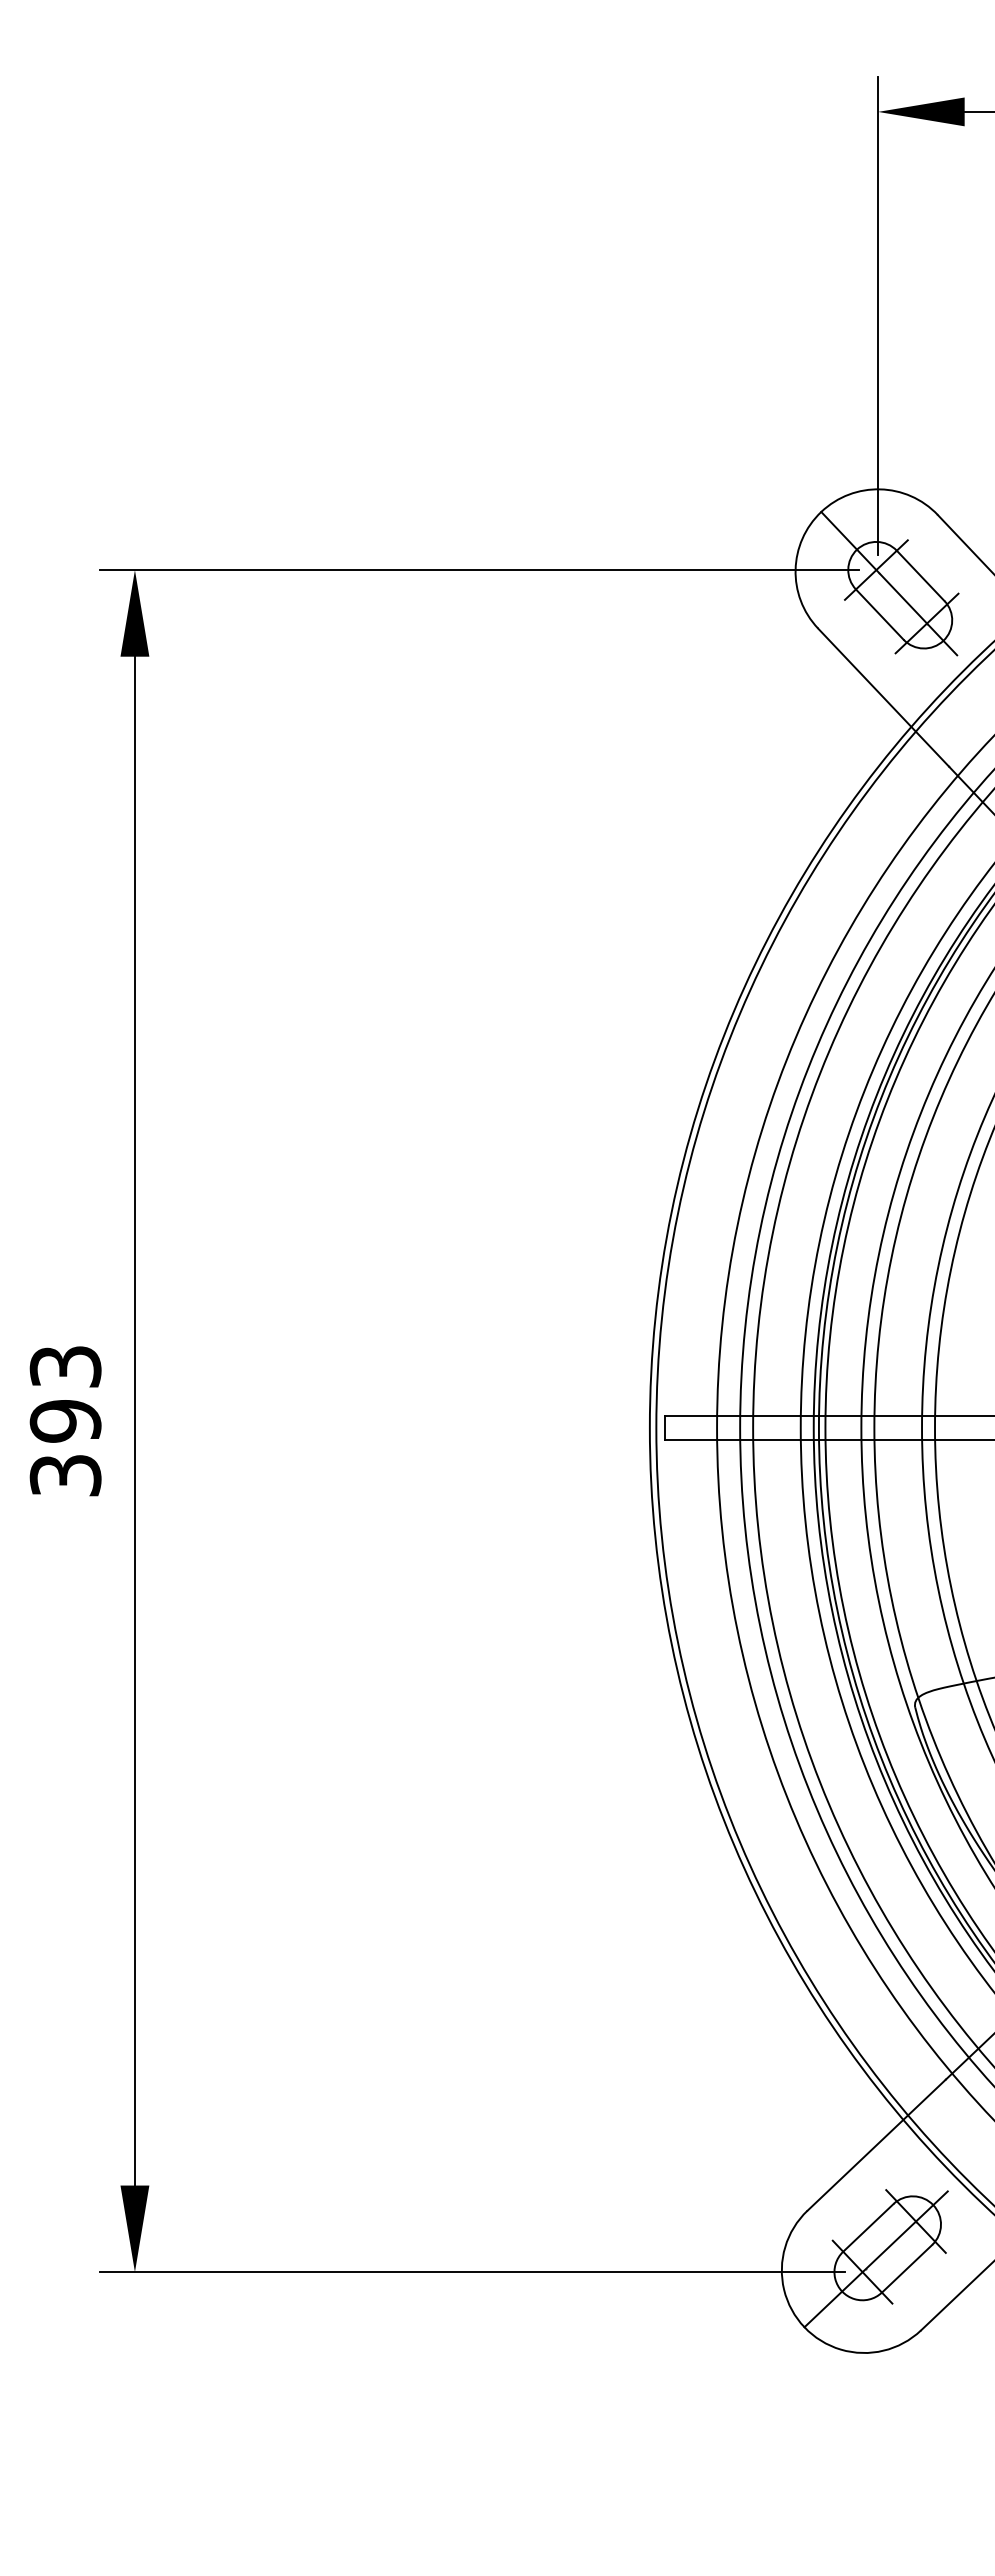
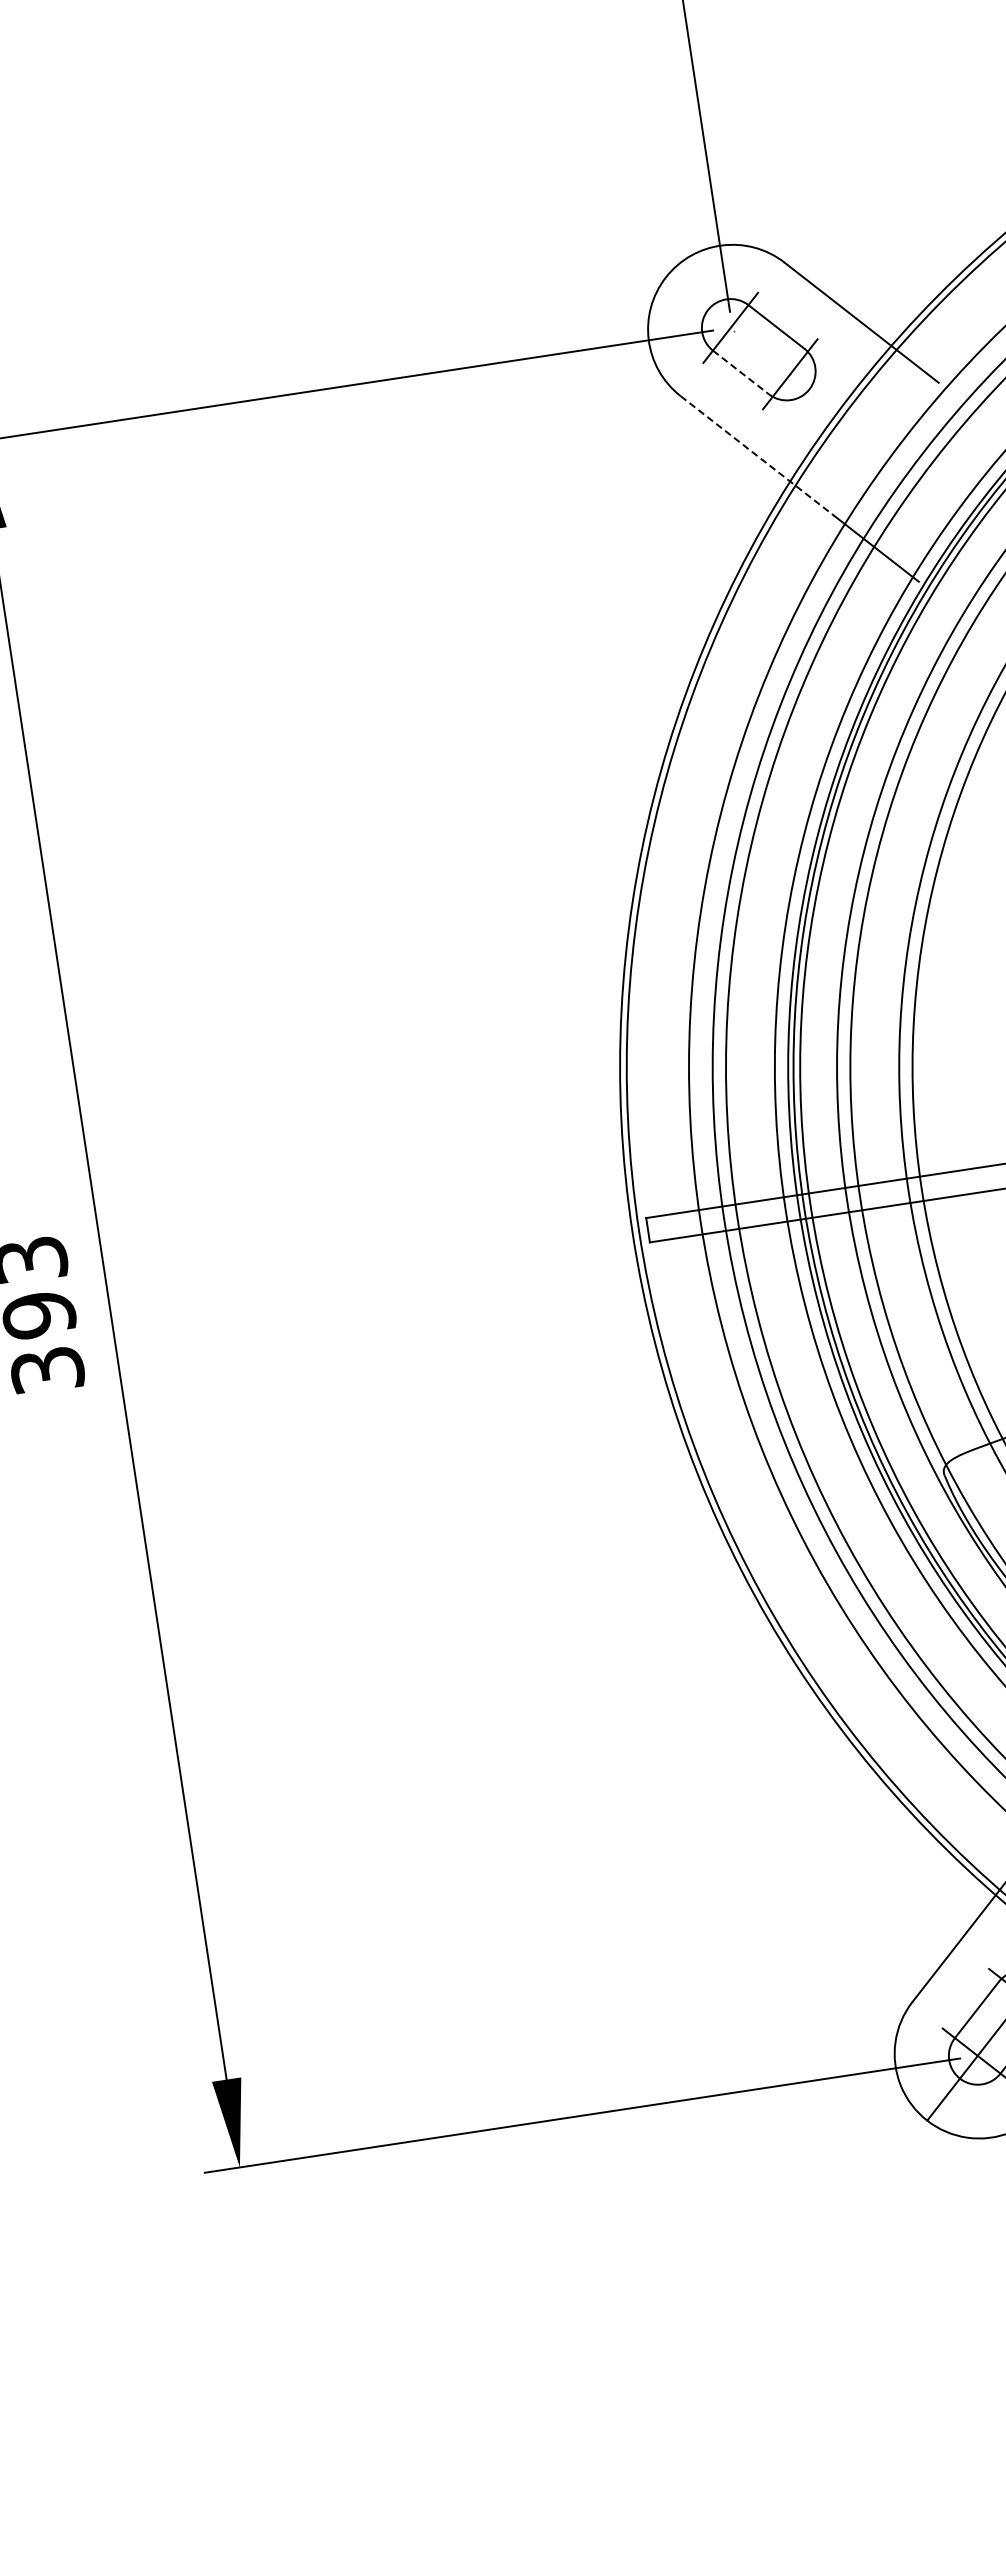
line: (889, 583) -> (746, 339), removed
line: (879, 614) -> (740, 372), solid -> dashed
line: (884, 698) -> (758, 456), solid -> dashed

